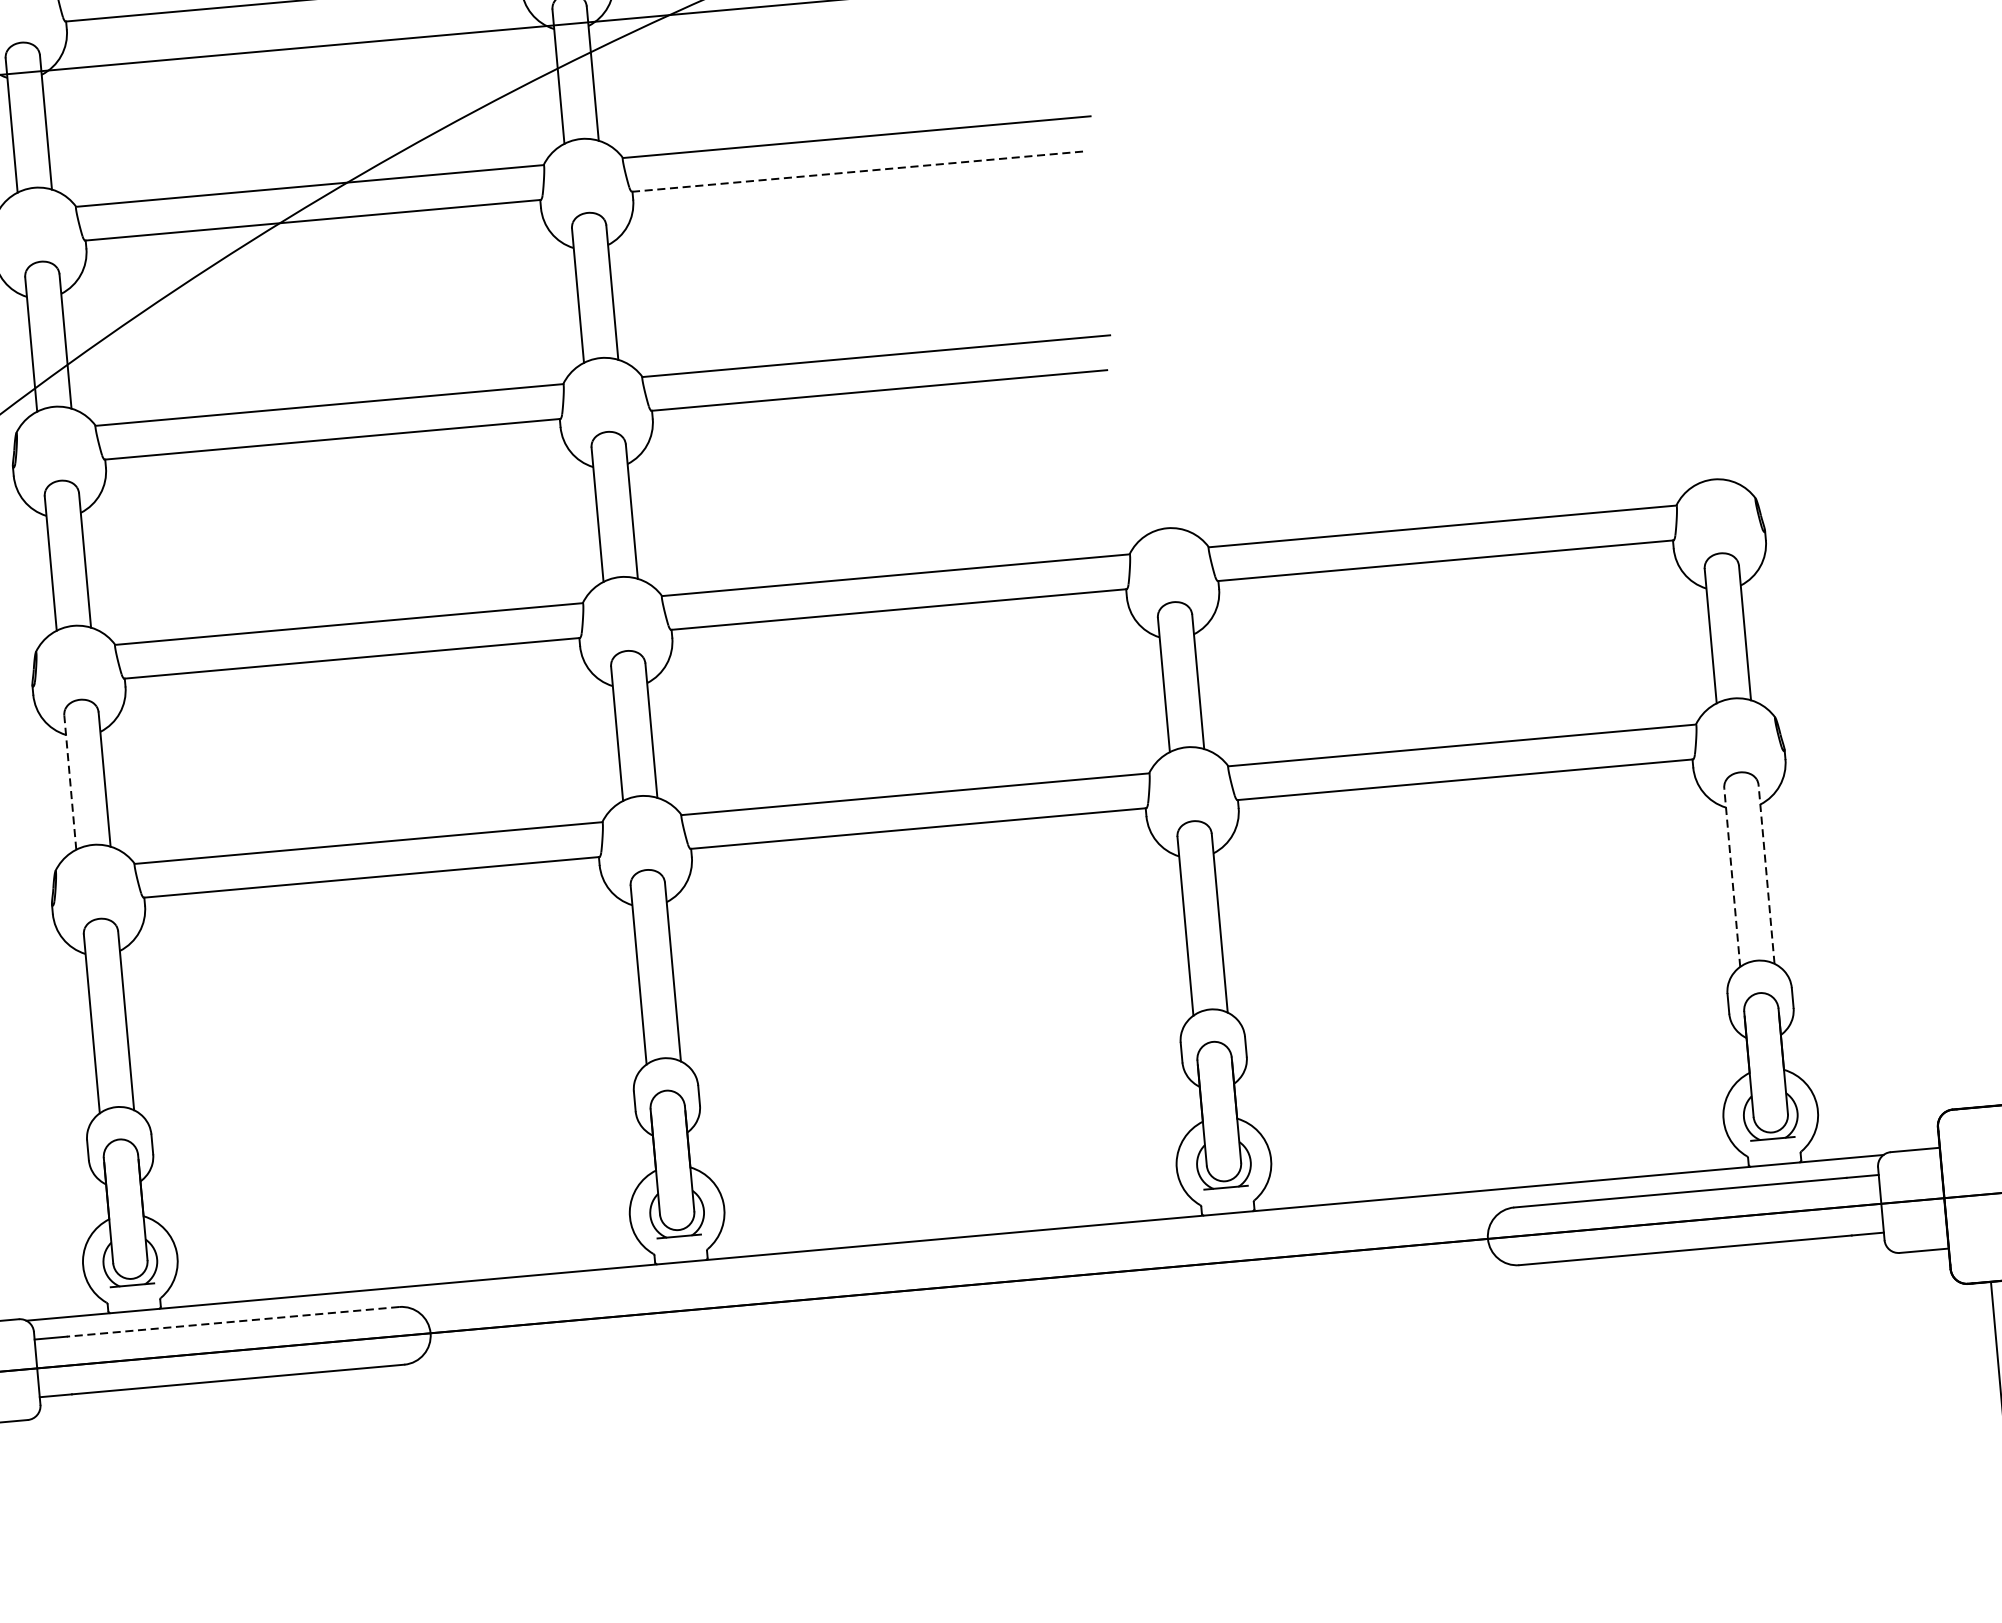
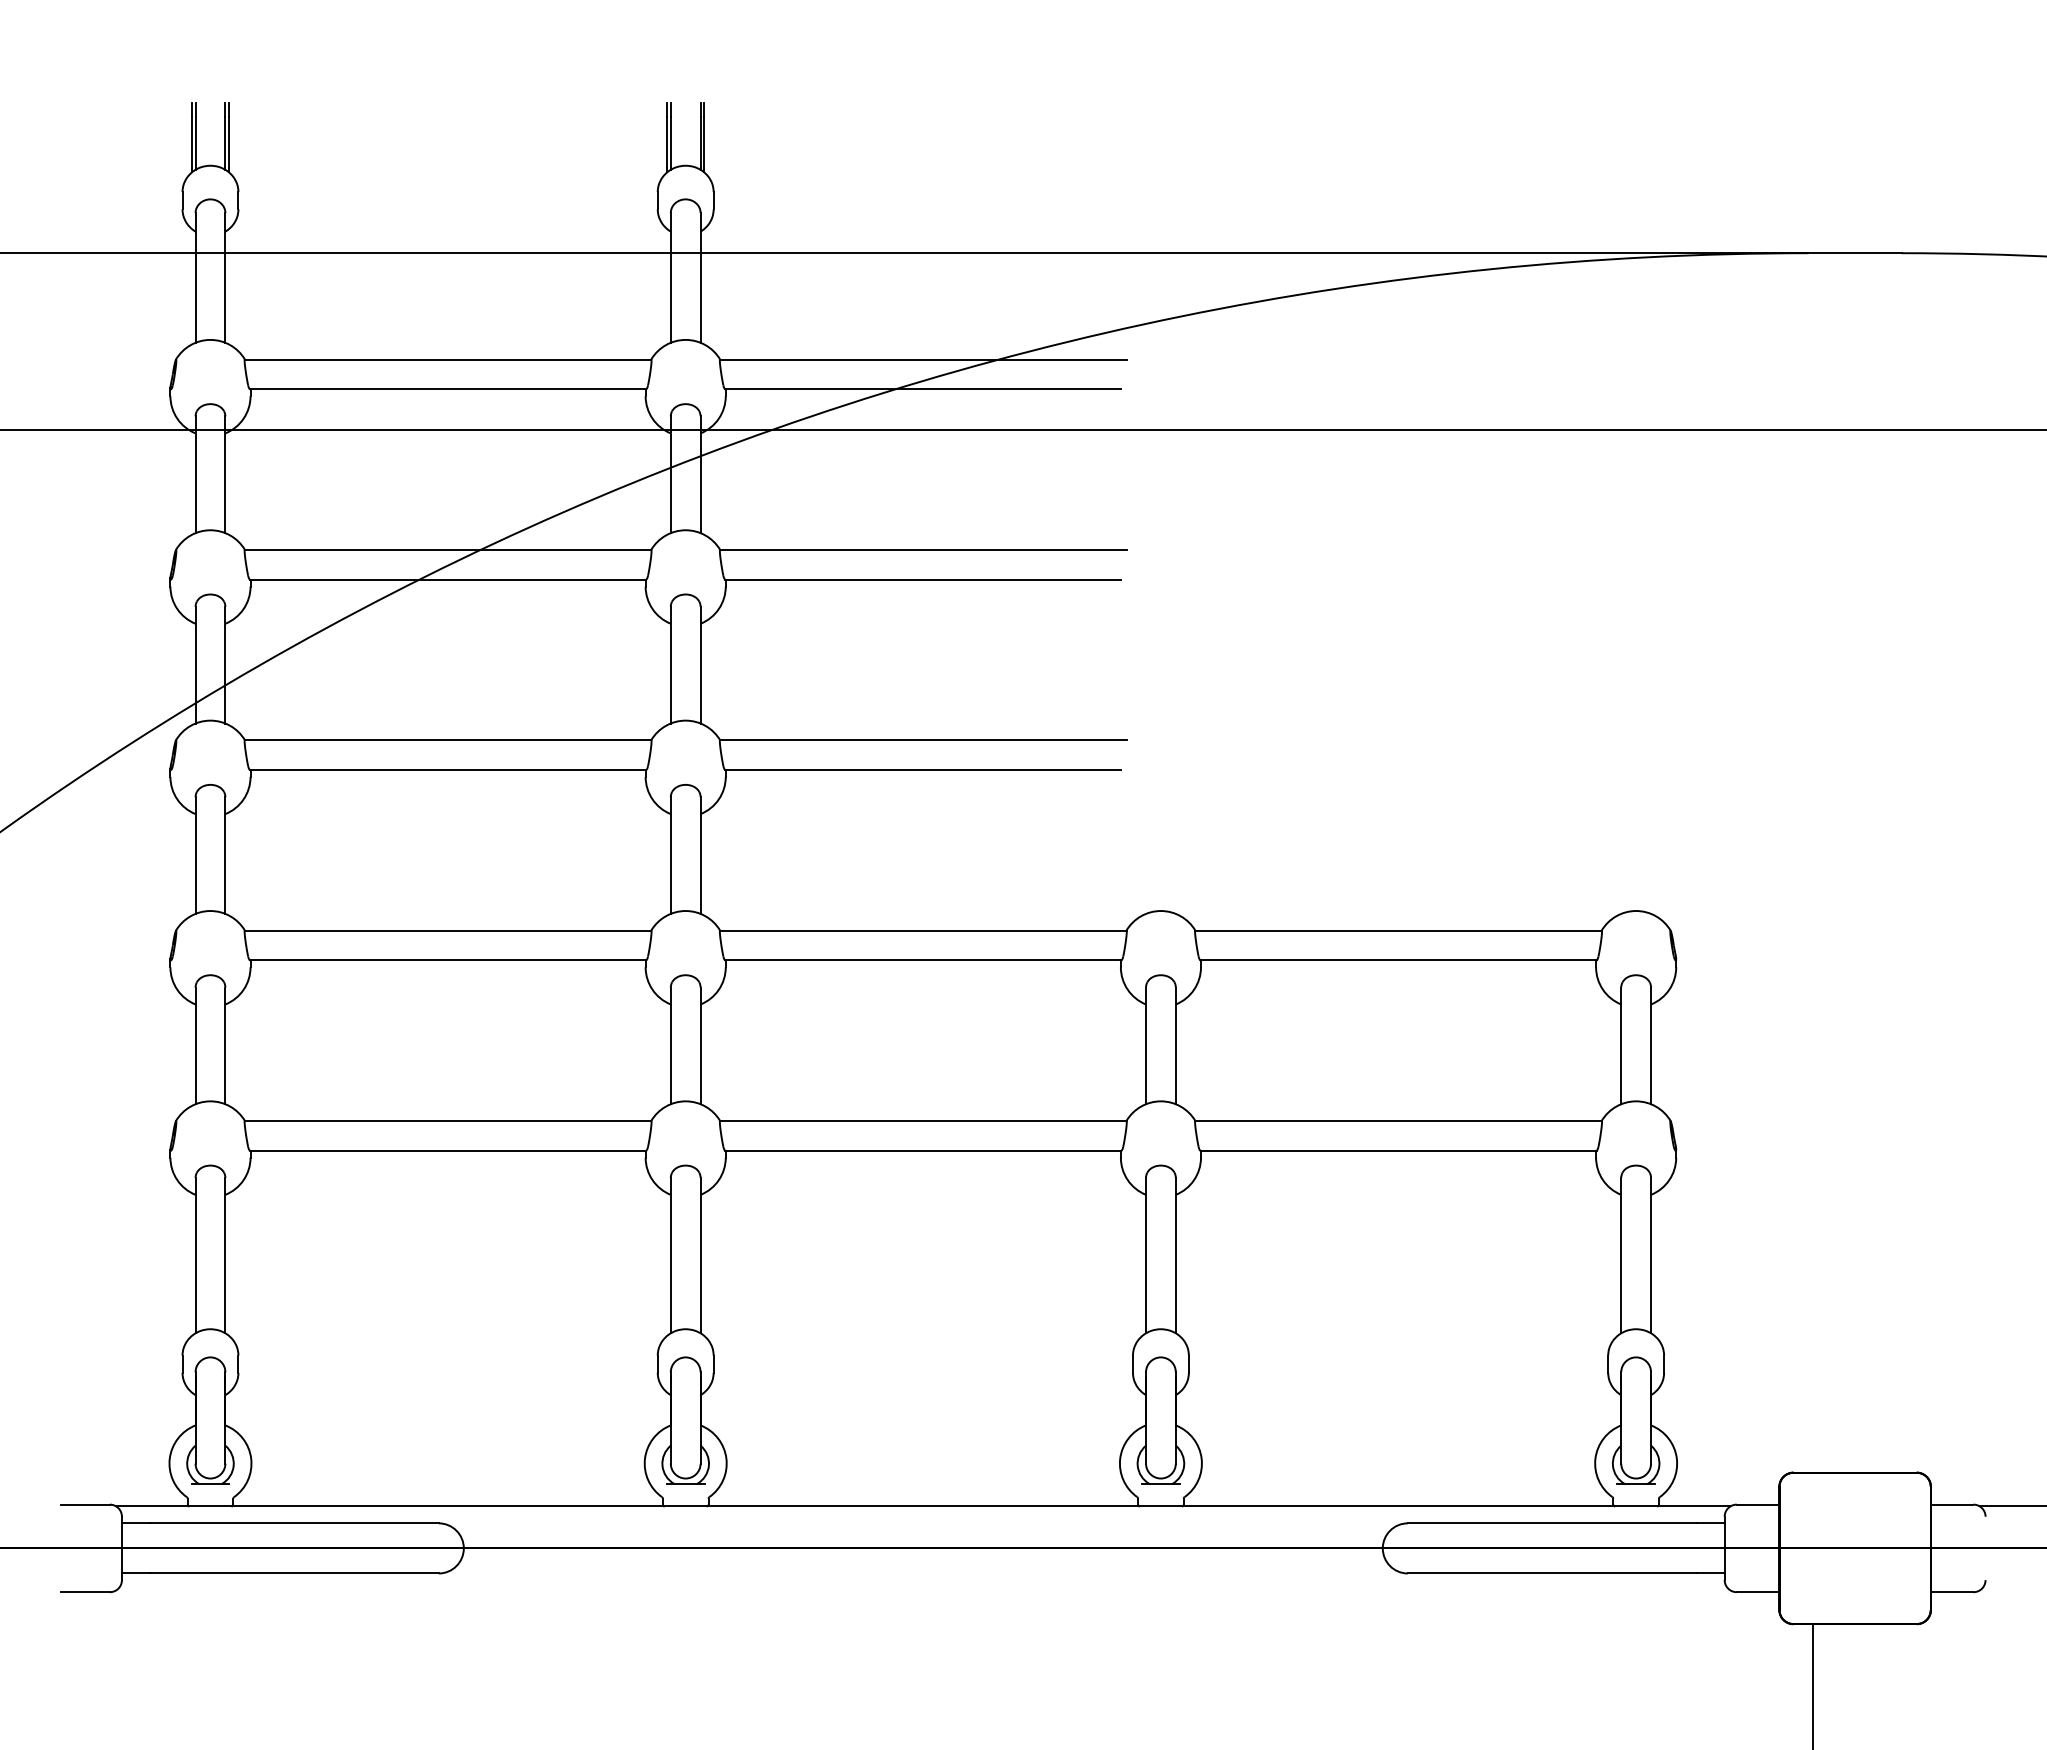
line: (859, 171) -> (923, 579), dashed -> solid
line: (70, 782) -> (195, 1045), dashed -> solid
line: (1767, 874) -> (1651, 1255), dashed -> solid
line: (1732, 877) -> (1621, 1255), dashed -> solid
line: (232, 1322) -> (293, 1523), dashed -> solid

